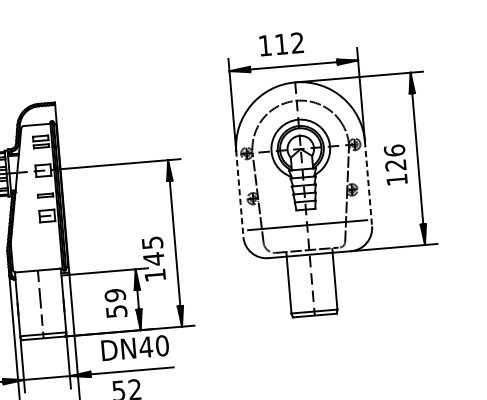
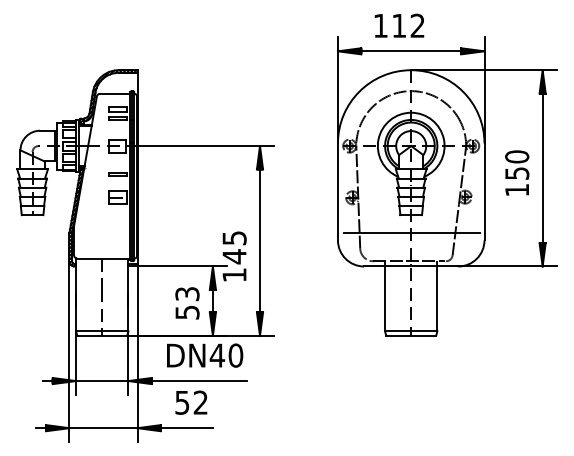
text: (395, 157) -> (517, 164), 126 -> 150
line: (368, 184) -> (484, 192), dashed -> solid
line: (239, 194) -> (337, 191), dashed -> solid
text: (115, 294) -> (187, 293), 59 -> 53

